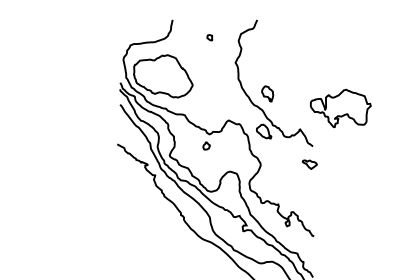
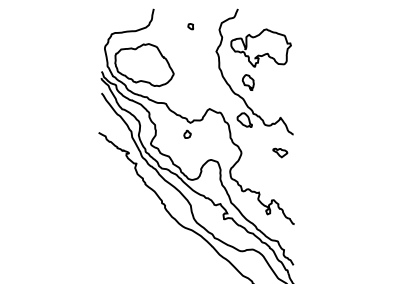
part: (340, 107) -> (260, 47), moved
part: (310, 164) -> (280, 152), moved

